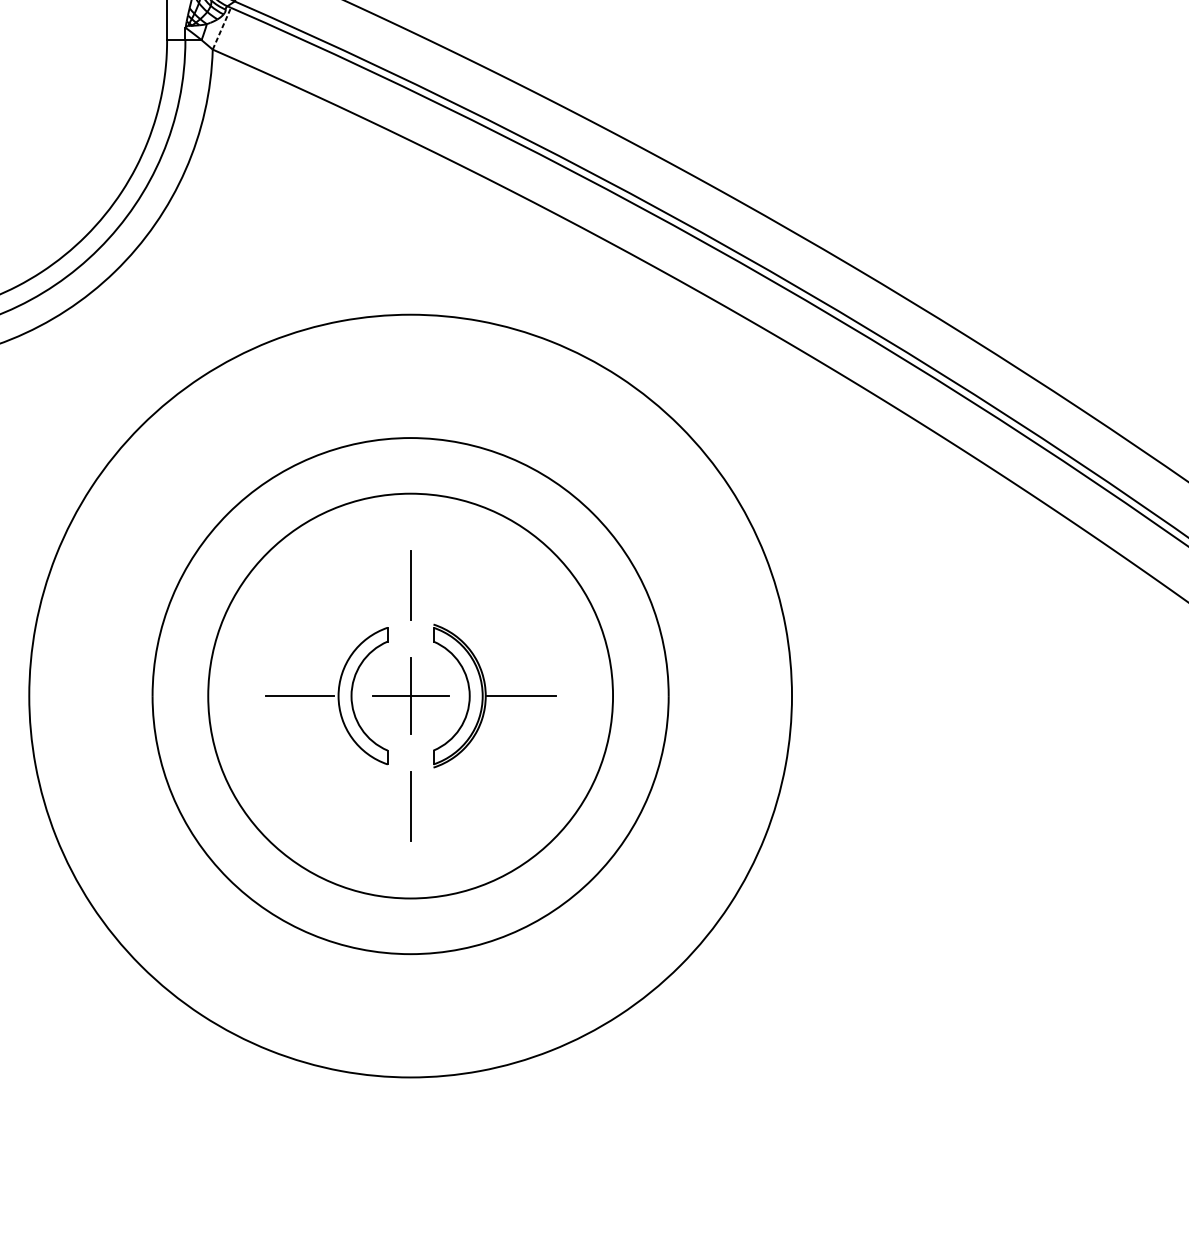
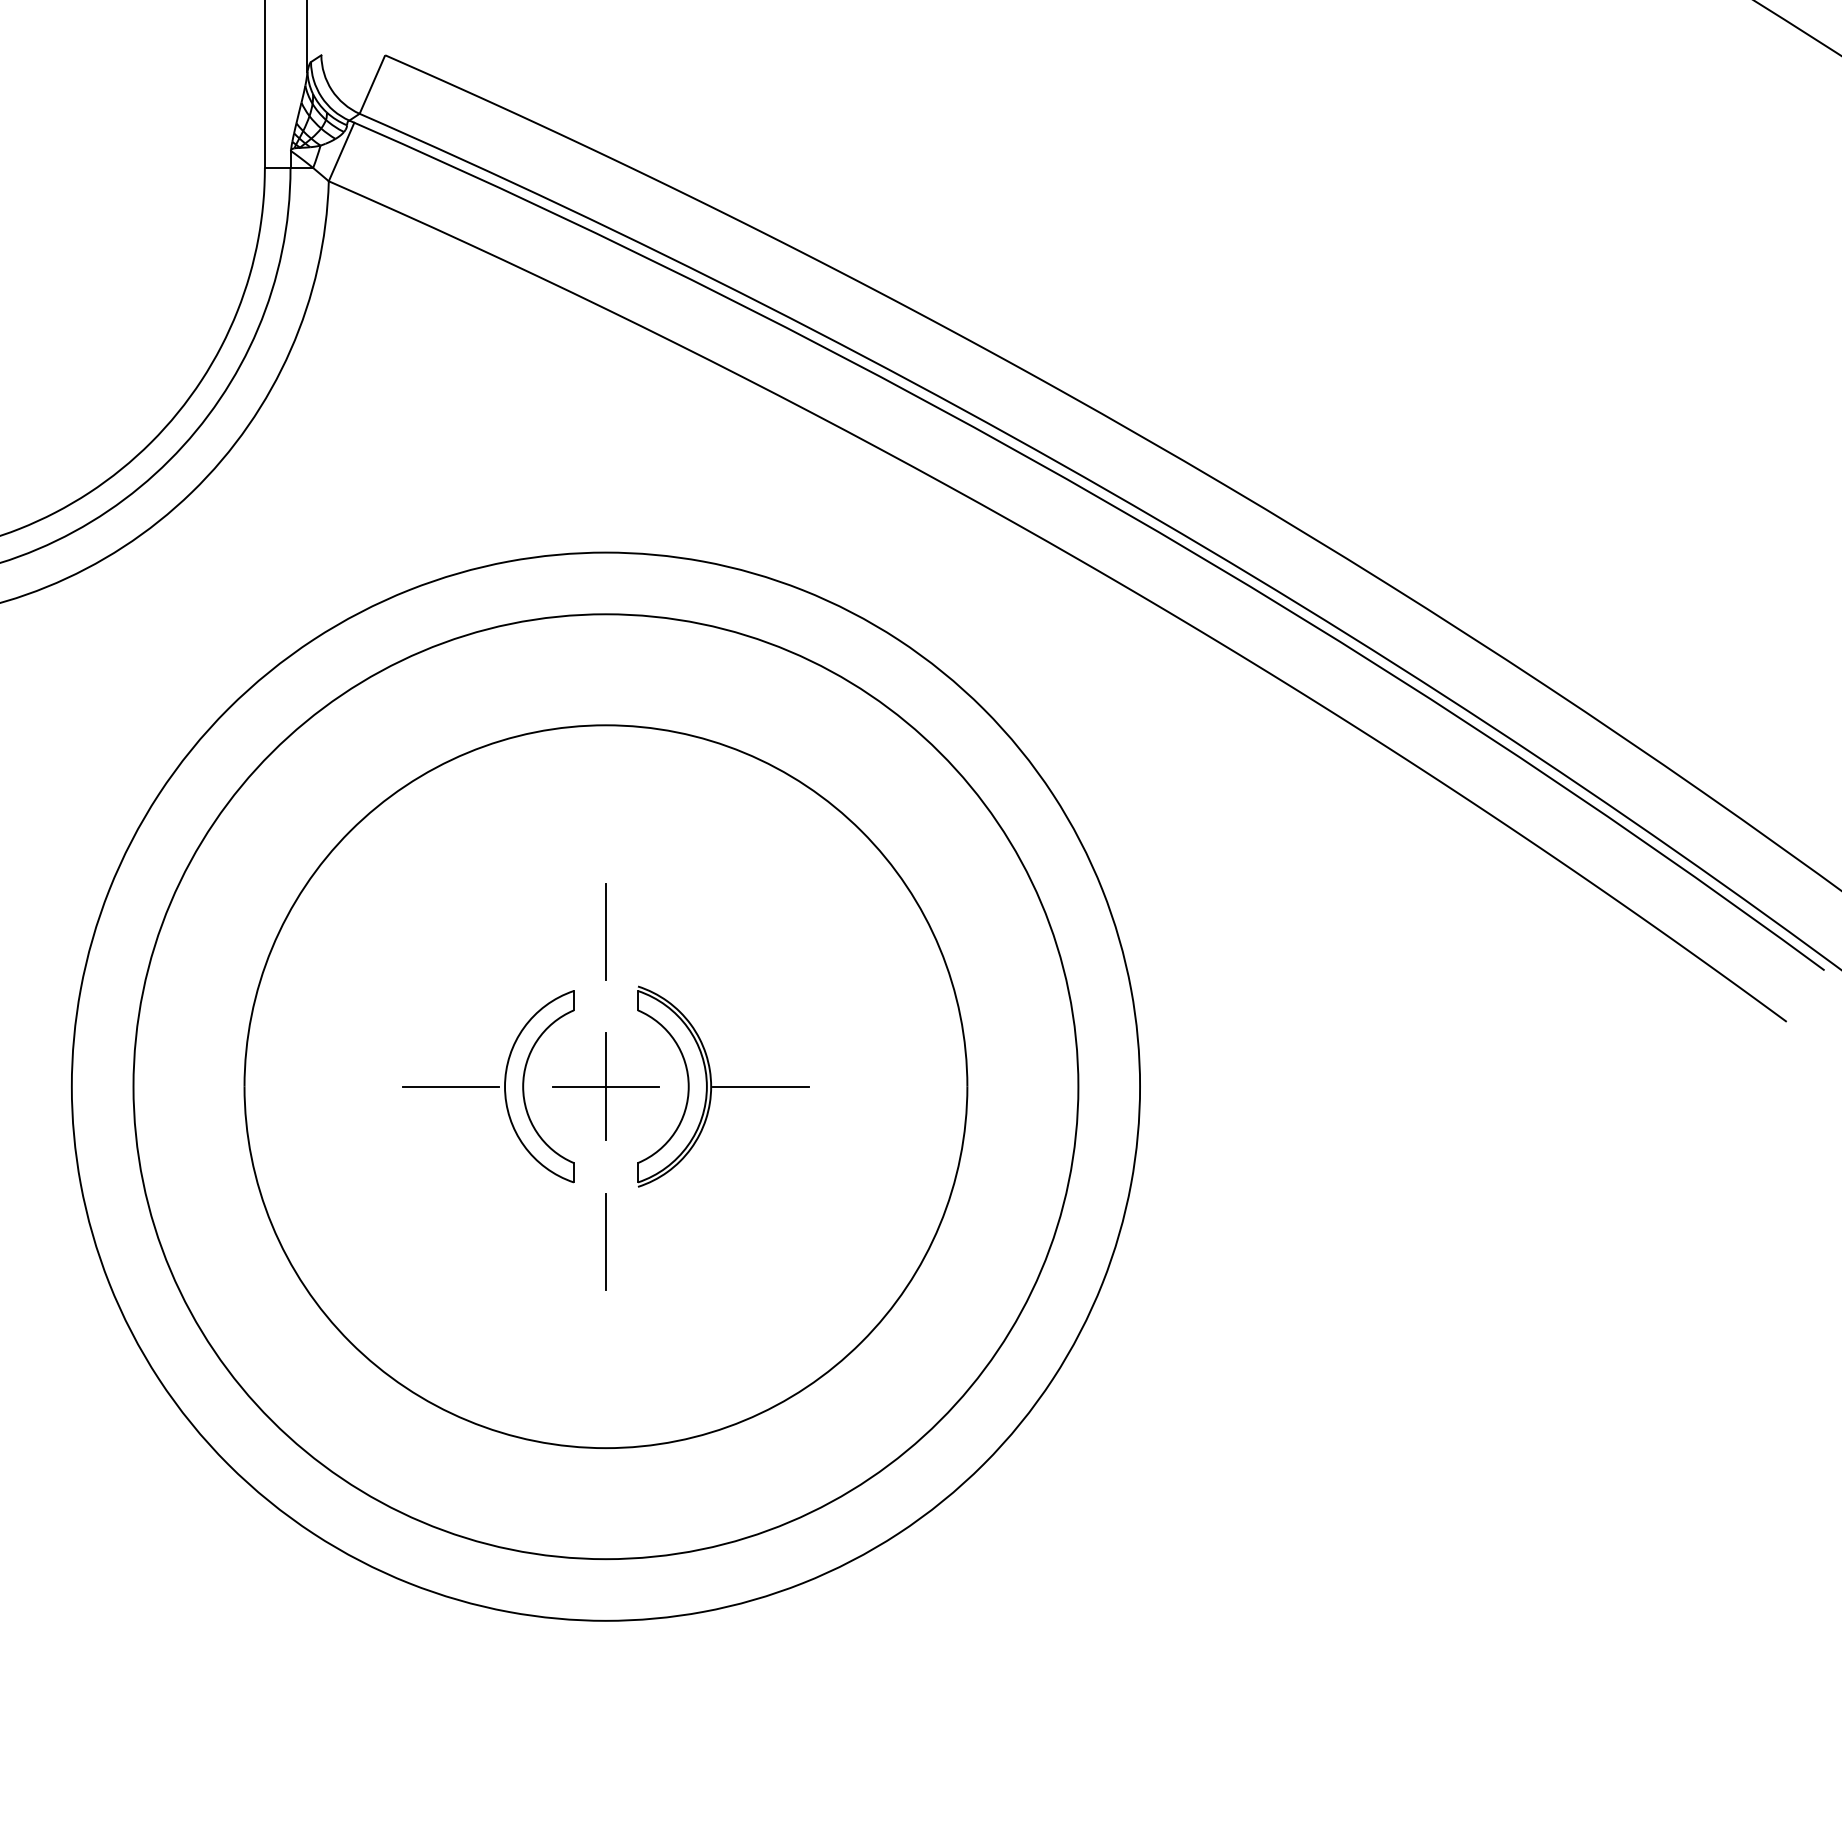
line: (221, 29) -> (341, 152), dashed -> solid
circle: (410, 695) -> (605, 1086), size x1.67

